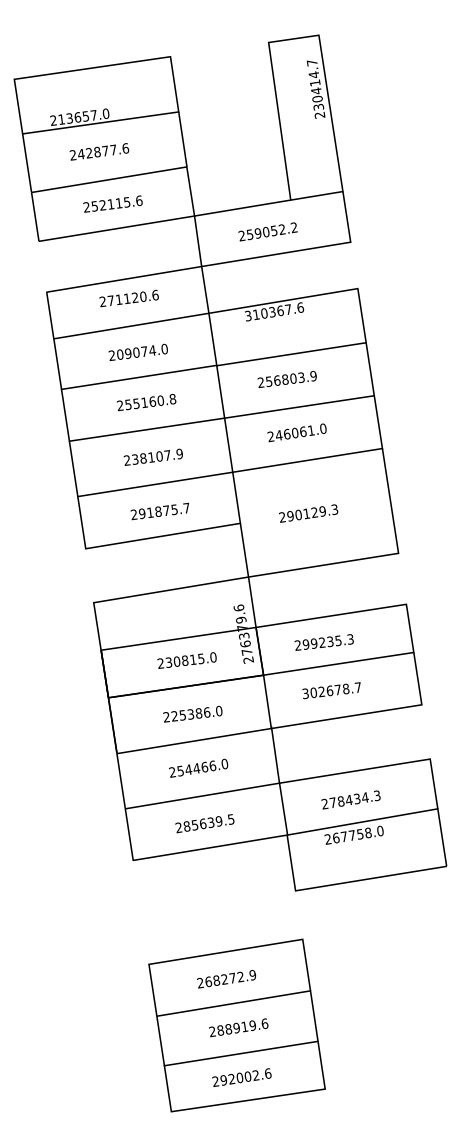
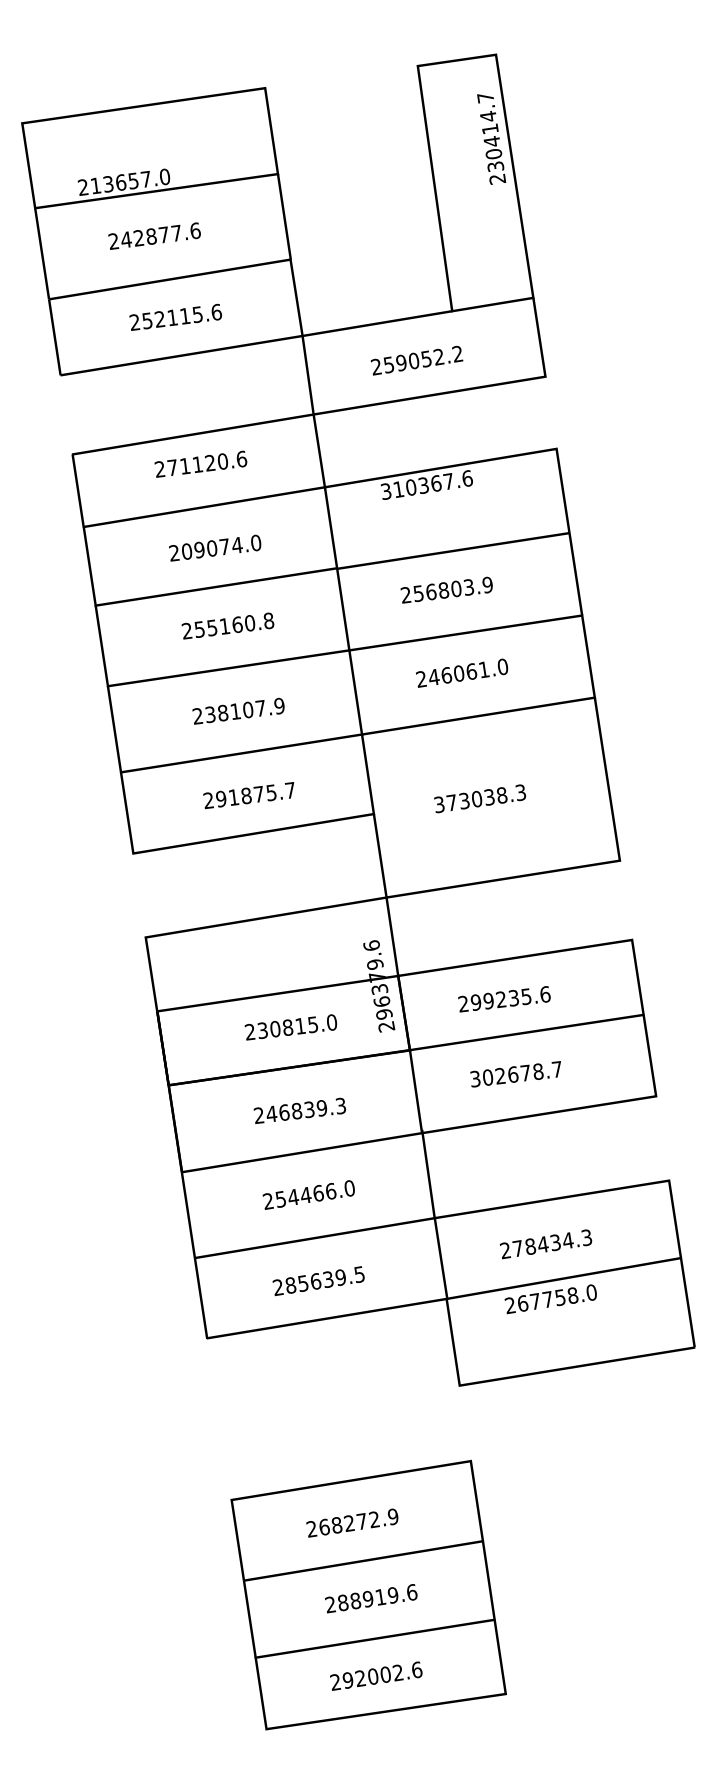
text: (302, 514) -> (470, 800), 290129.3 -> 373038.3
text: (350, 639) -> (545, 994), 299235.3 -> 299235.6
text: (246, 651) -> (383, 1013), 276379.6 -> 296379.6
text: (196, 713) -> (305, 1109), 225386.0 -> 246839.3

